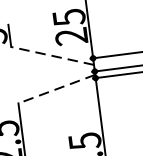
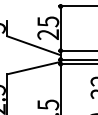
line: (51, 55) -> (33, 45), dashed -> solid
line: (56, 89) -> (33, 68), dashed -> solid

